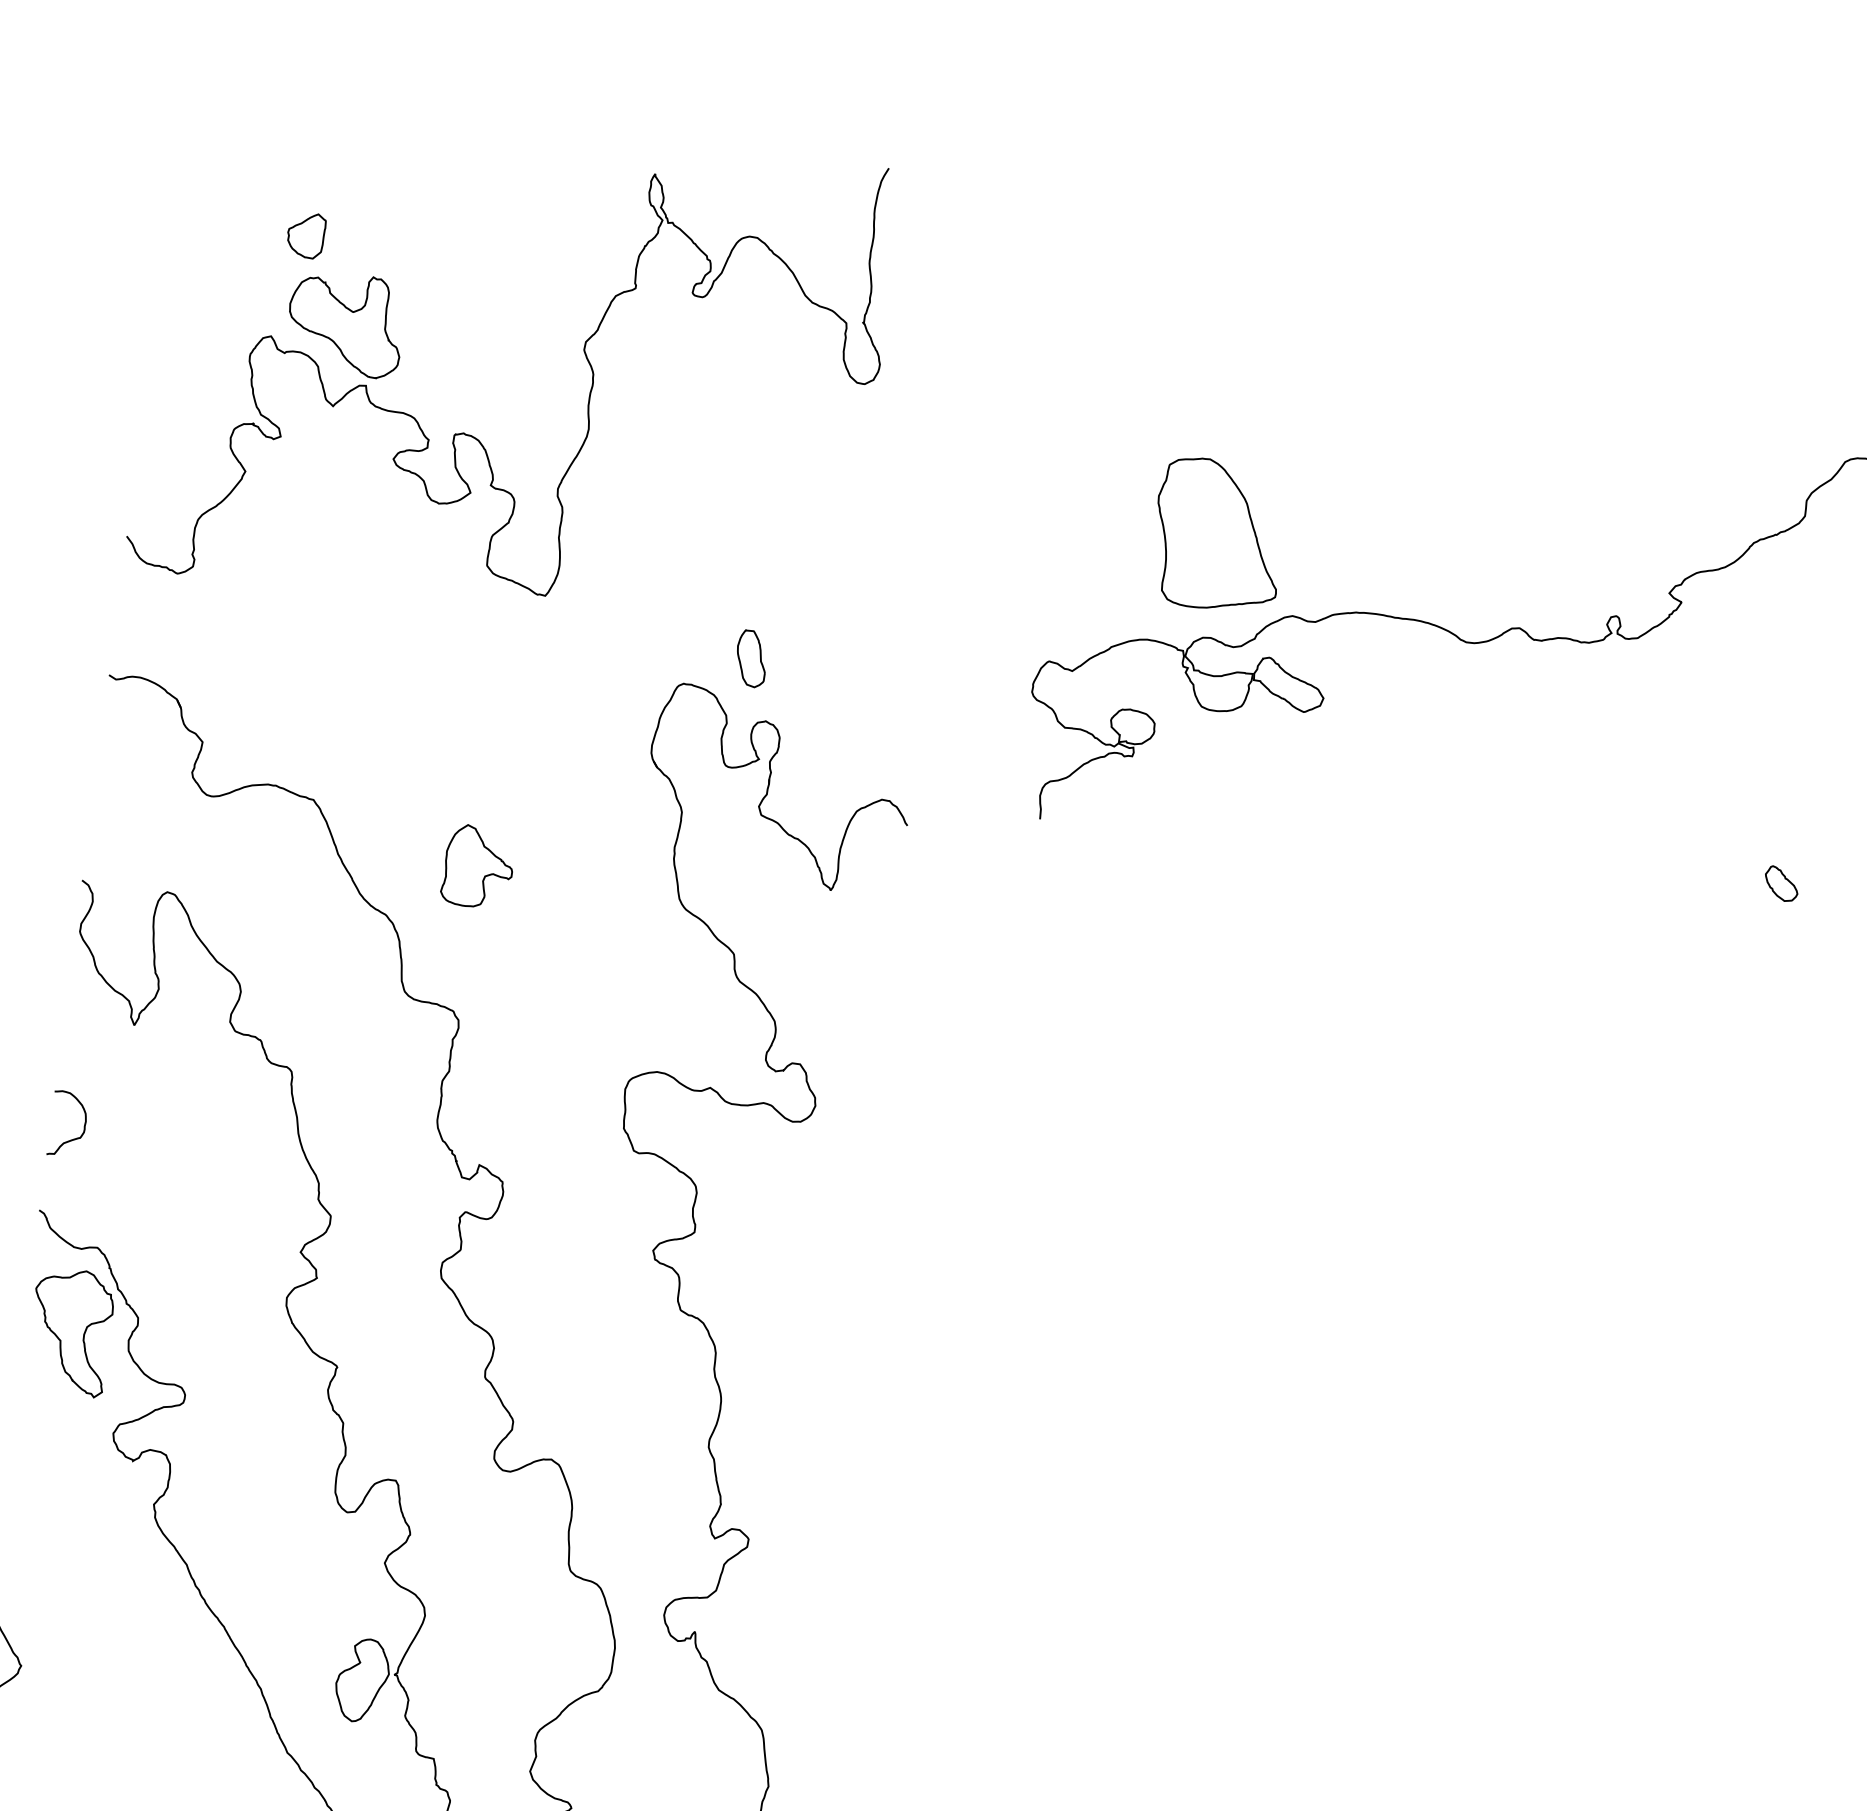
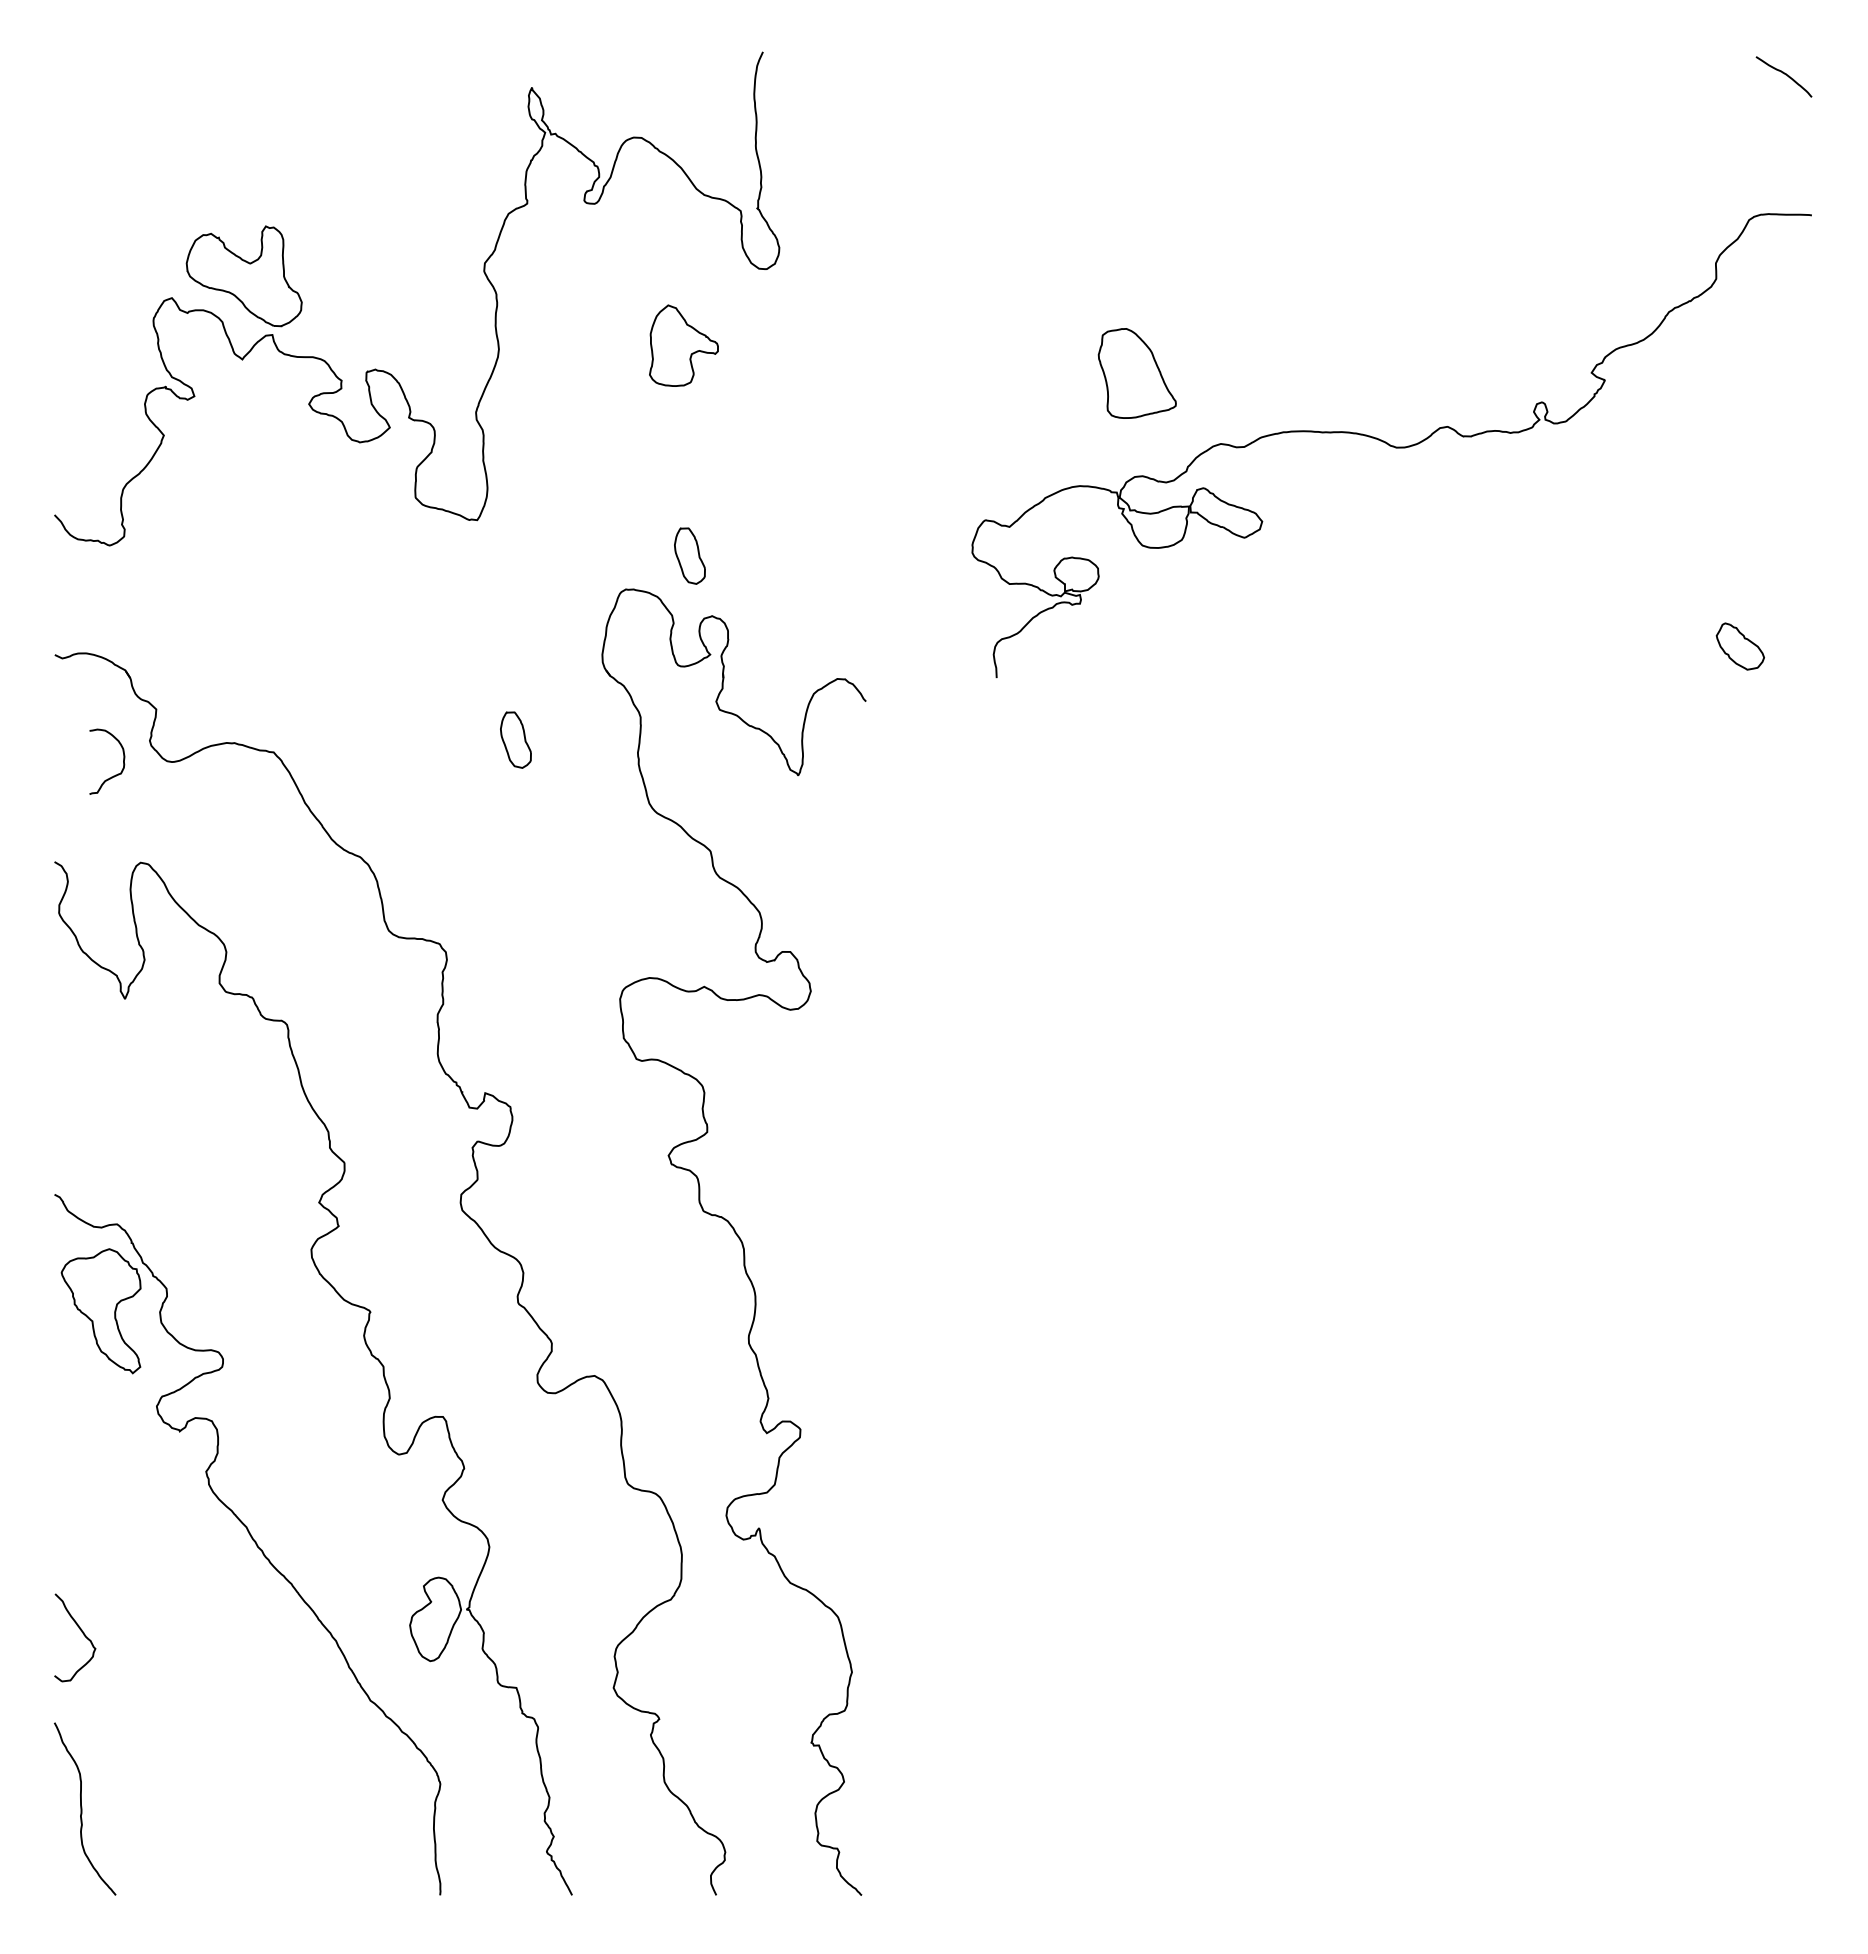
part: (305, 235) -> (193, 193), removed
part: (1218, 535) -> (1137, 373), size x0.6
part: (554, 818) -> (515, 739), added
part: (478, 866) -> (683, 345), moved
part: (1781, 883) -> (1740, 646), size x1.4
curve: (72, 1138) -> (113, 775), moved

